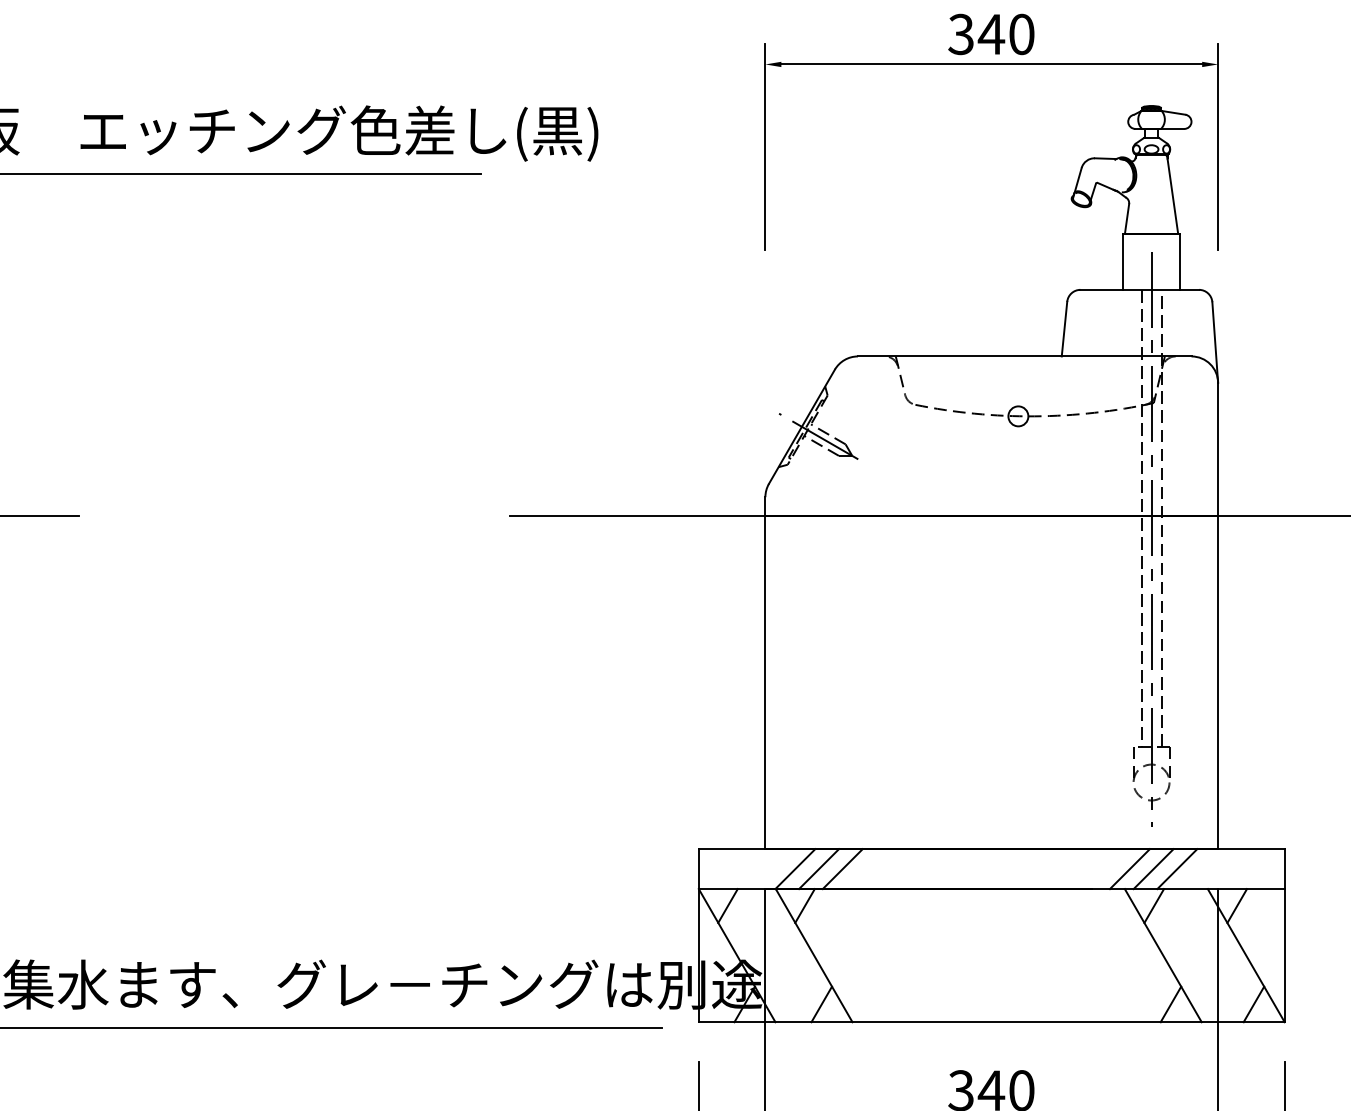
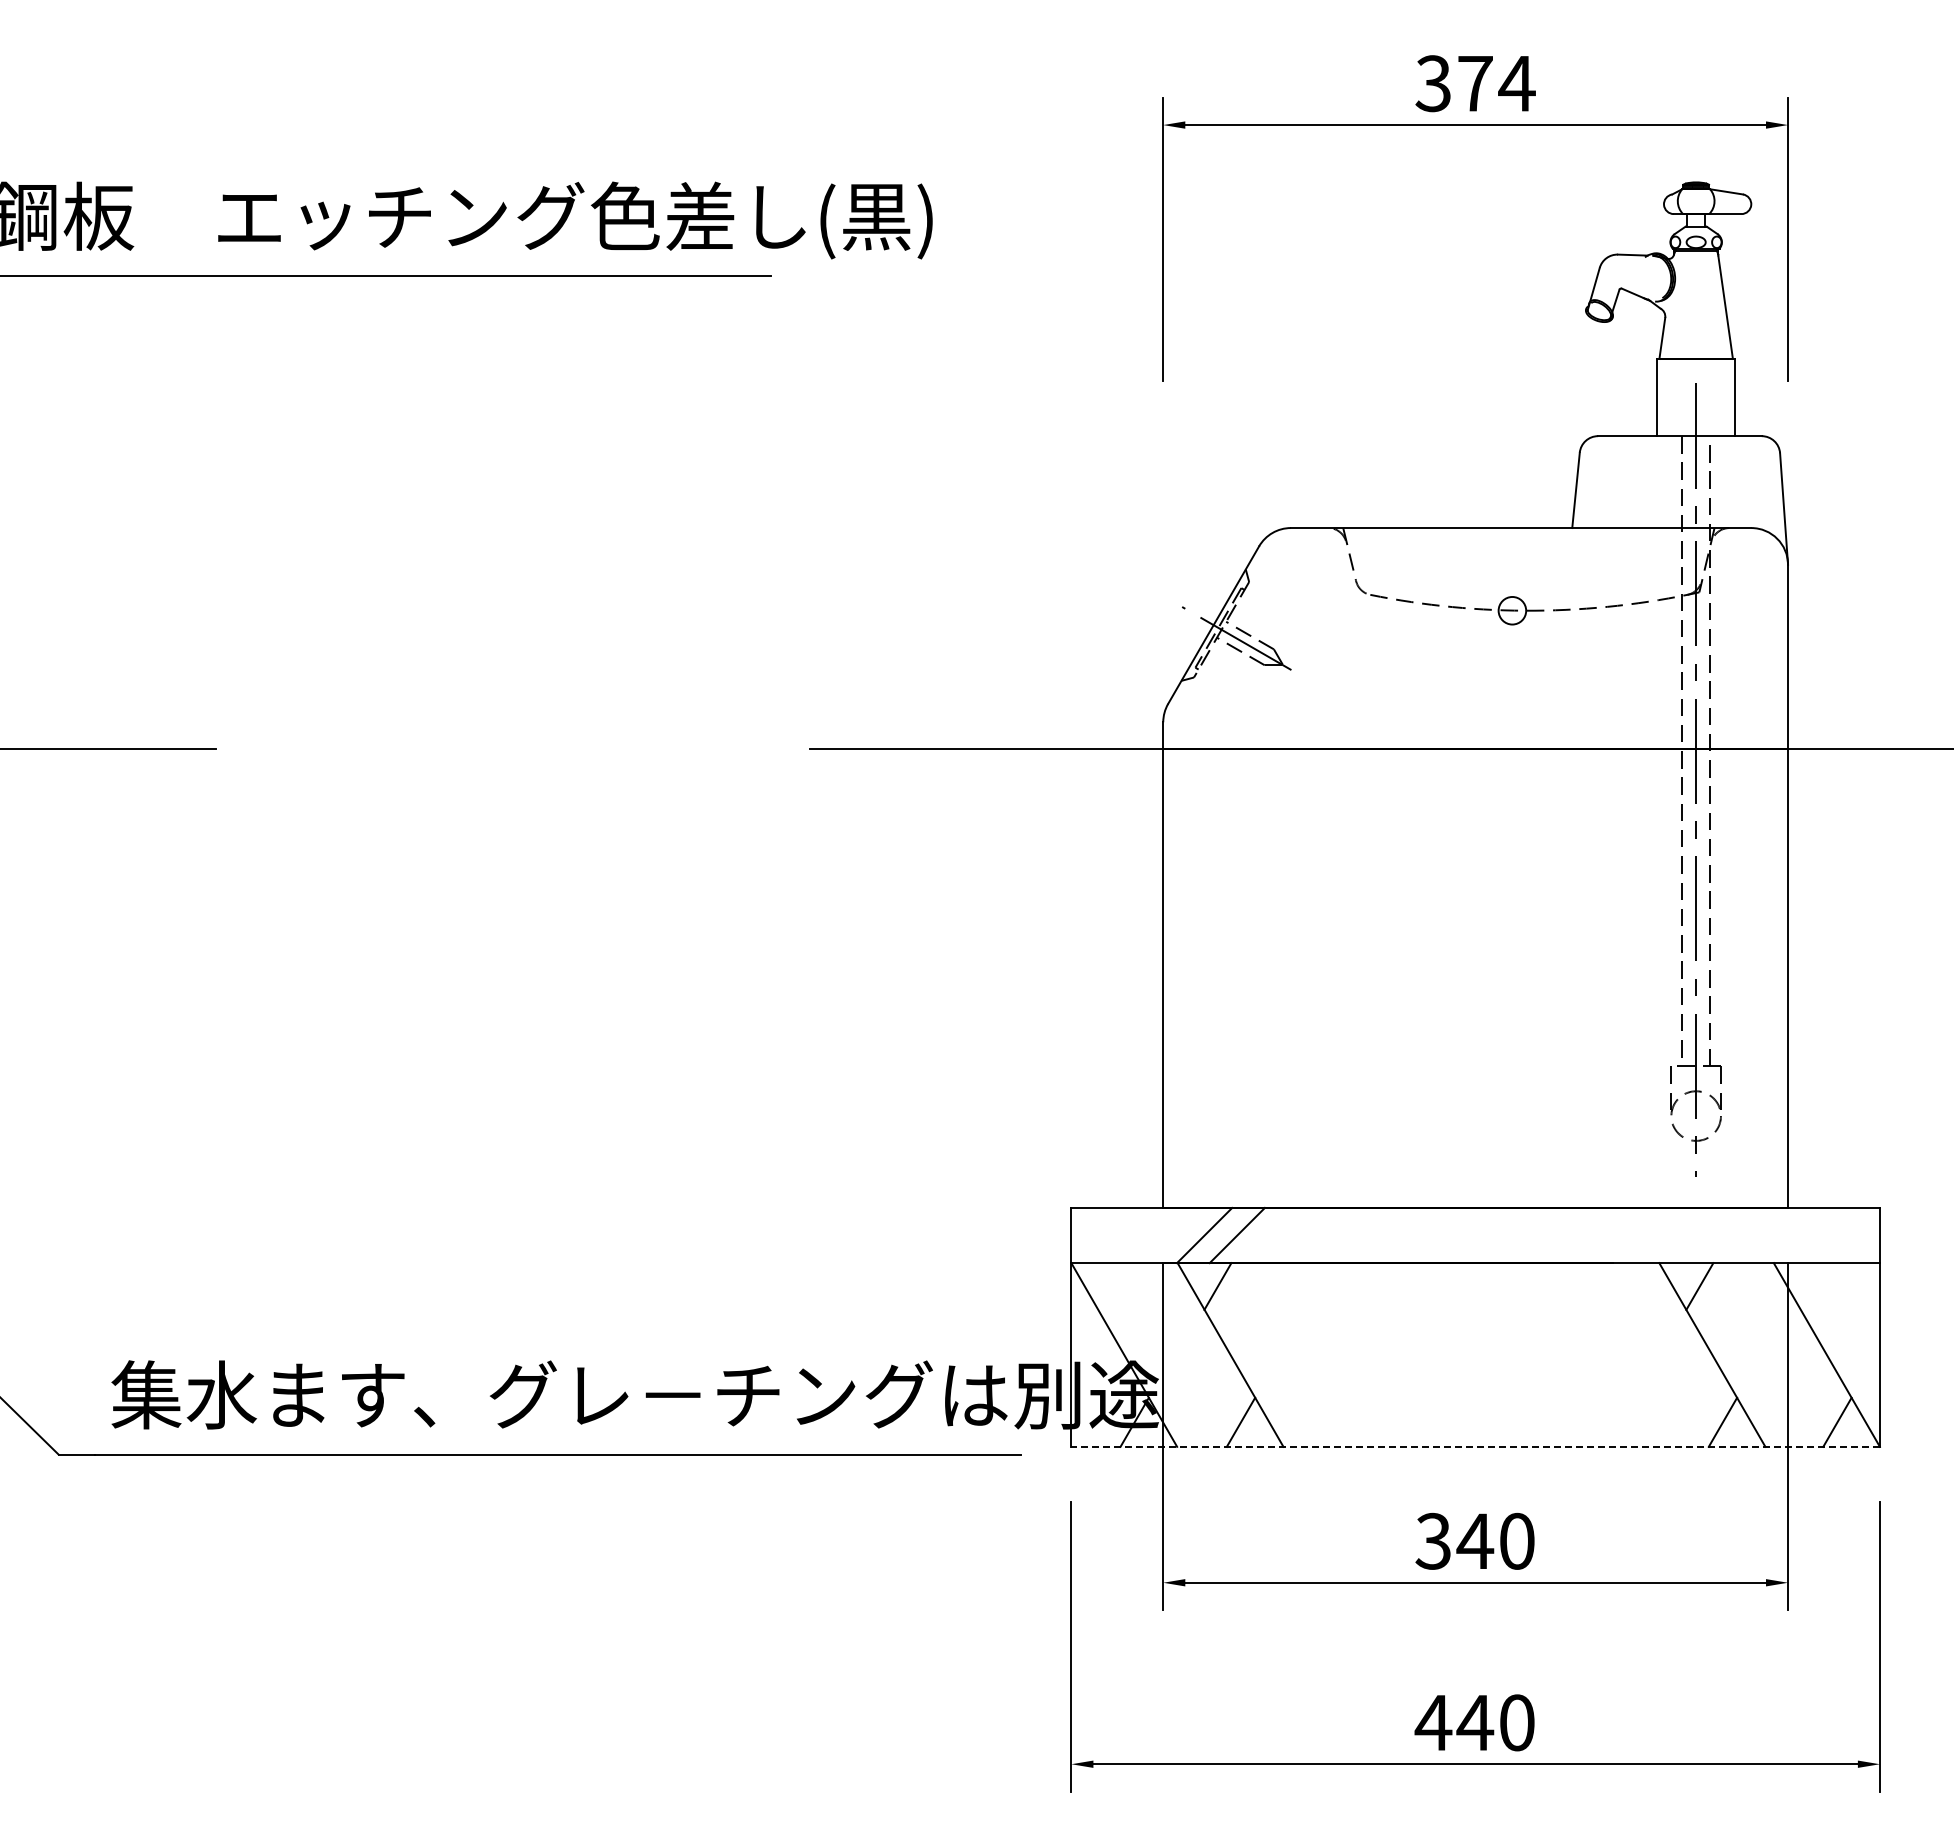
text: (1006, 34) -> (1495, 83), 340 -> 374
line: (842, 869) -> (1269, 1235), removed
line: (1129, 869) -> (1665, 1235), removed
line: (1153, 869) -> (1698, 1235), removed
line: (1177, 869) -> (1731, 1235), removed
line: (727, 906) -> (1111, 1286), removed
line: (1236, 906) -> (1813, 1286), removed
line: (991, 1021) -> (1475, 1446), solid -> dashed

